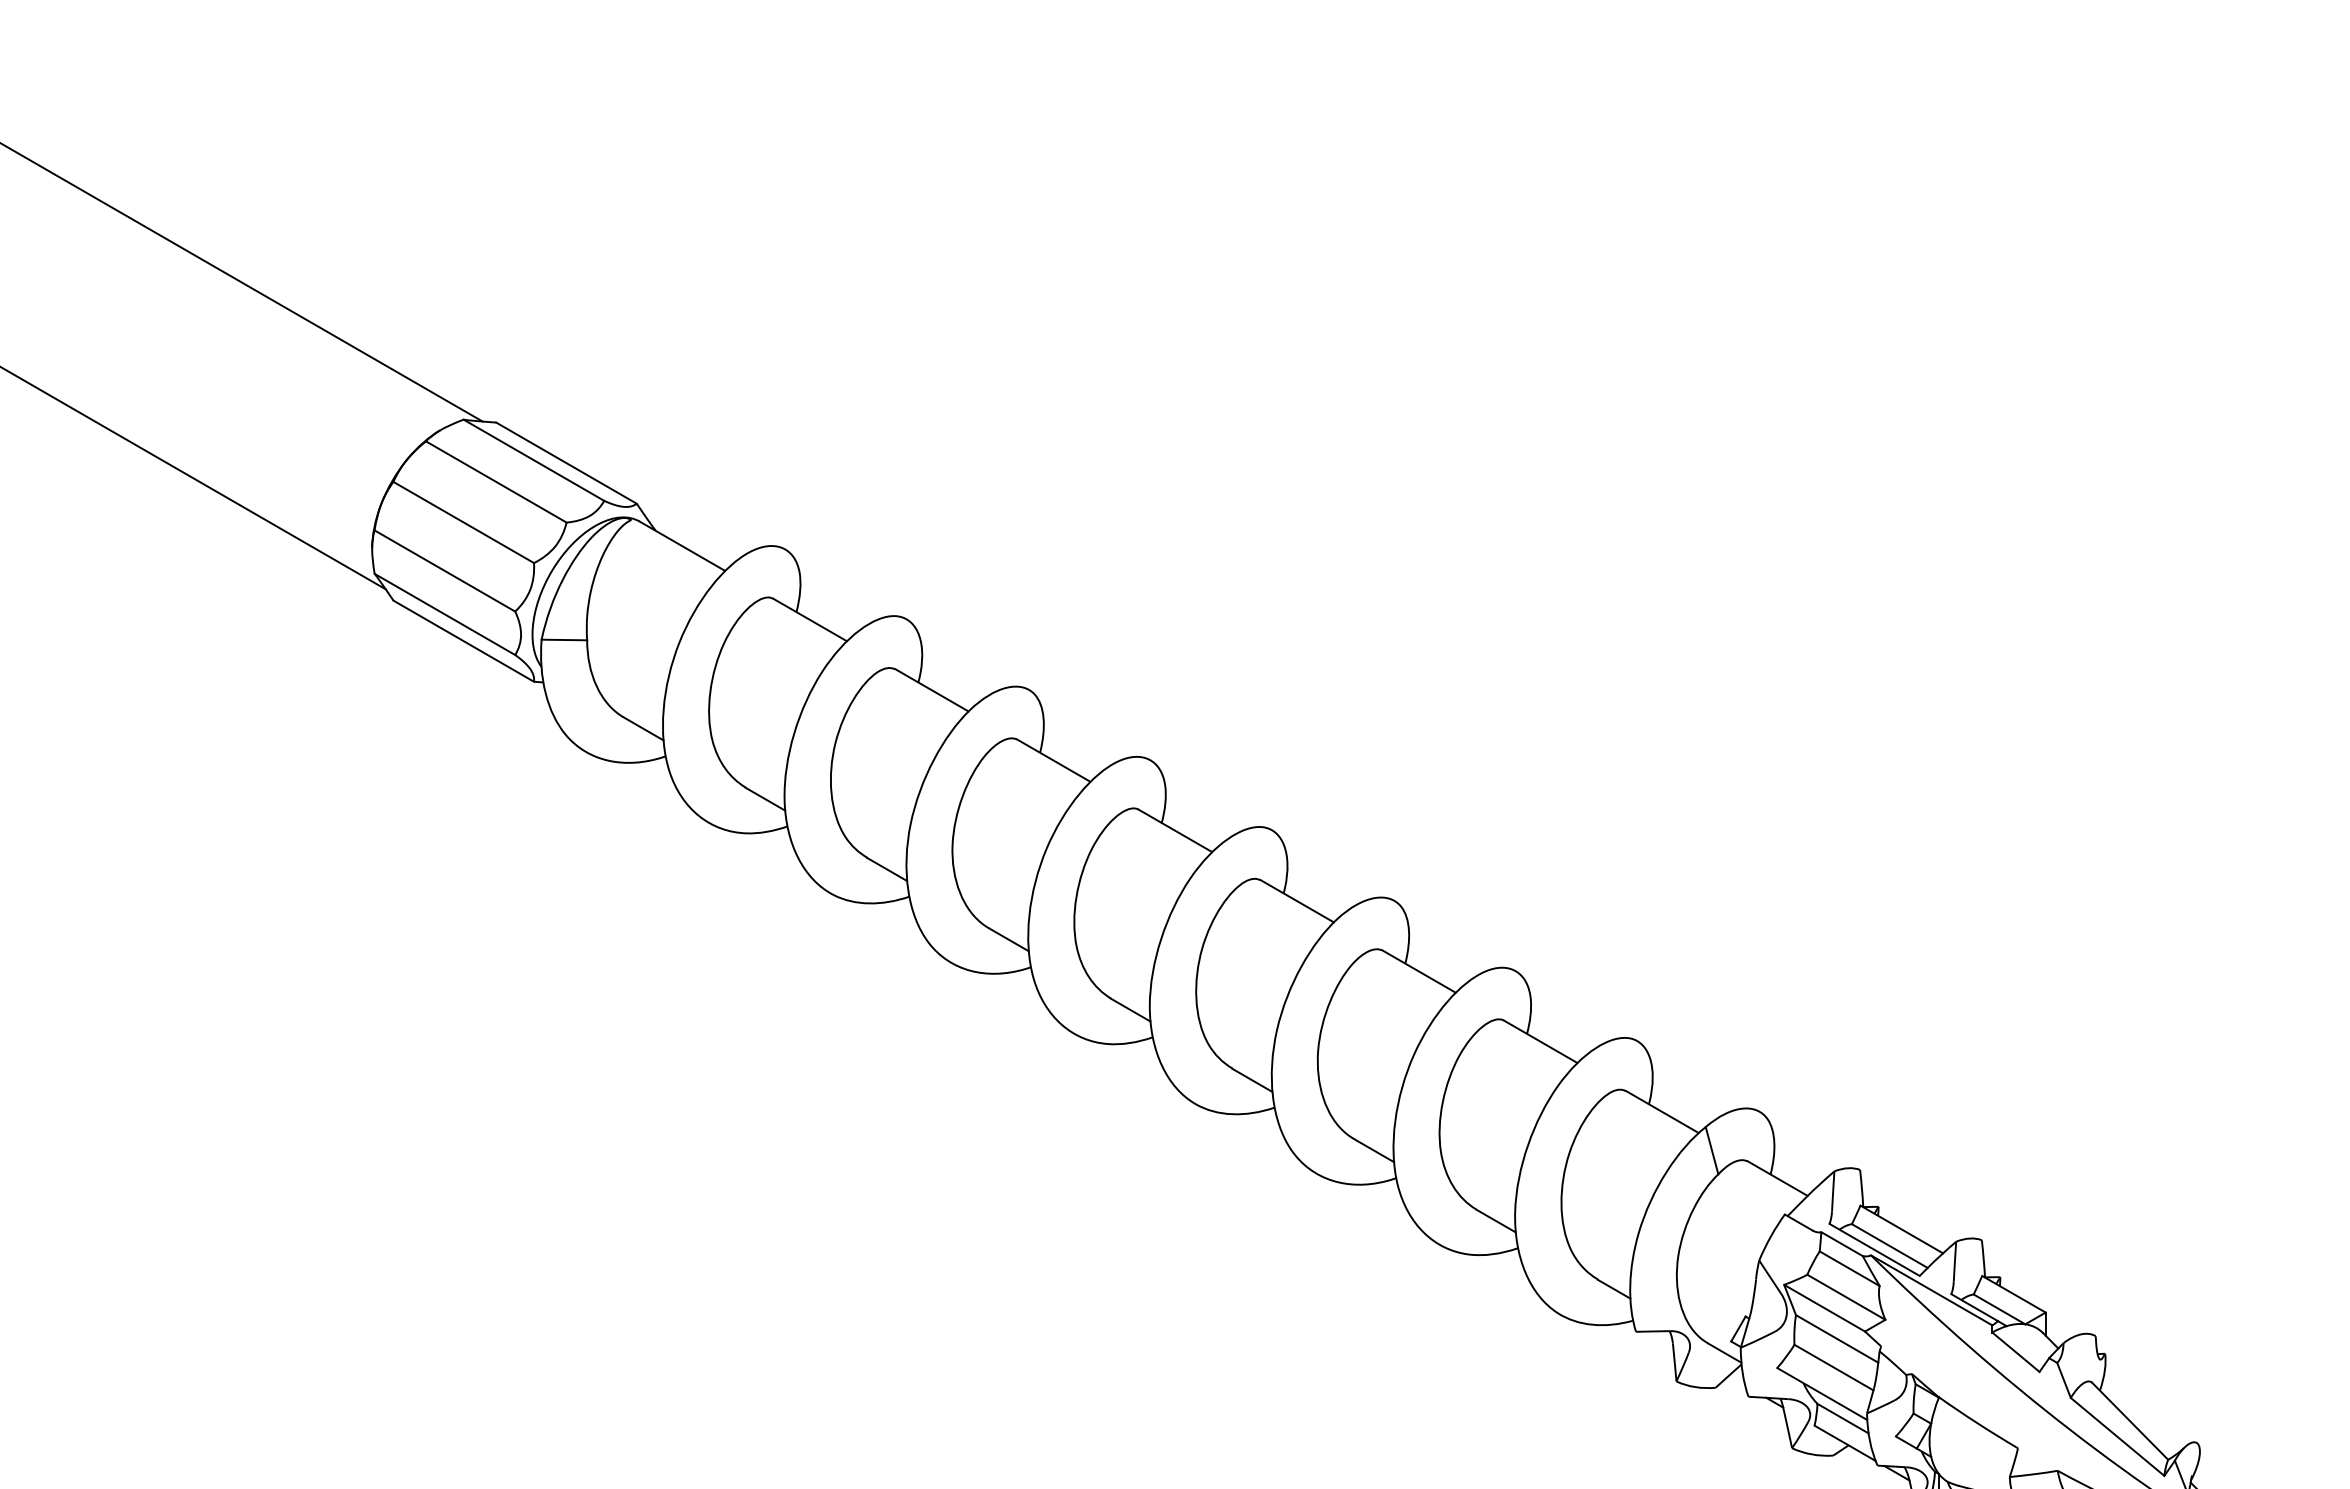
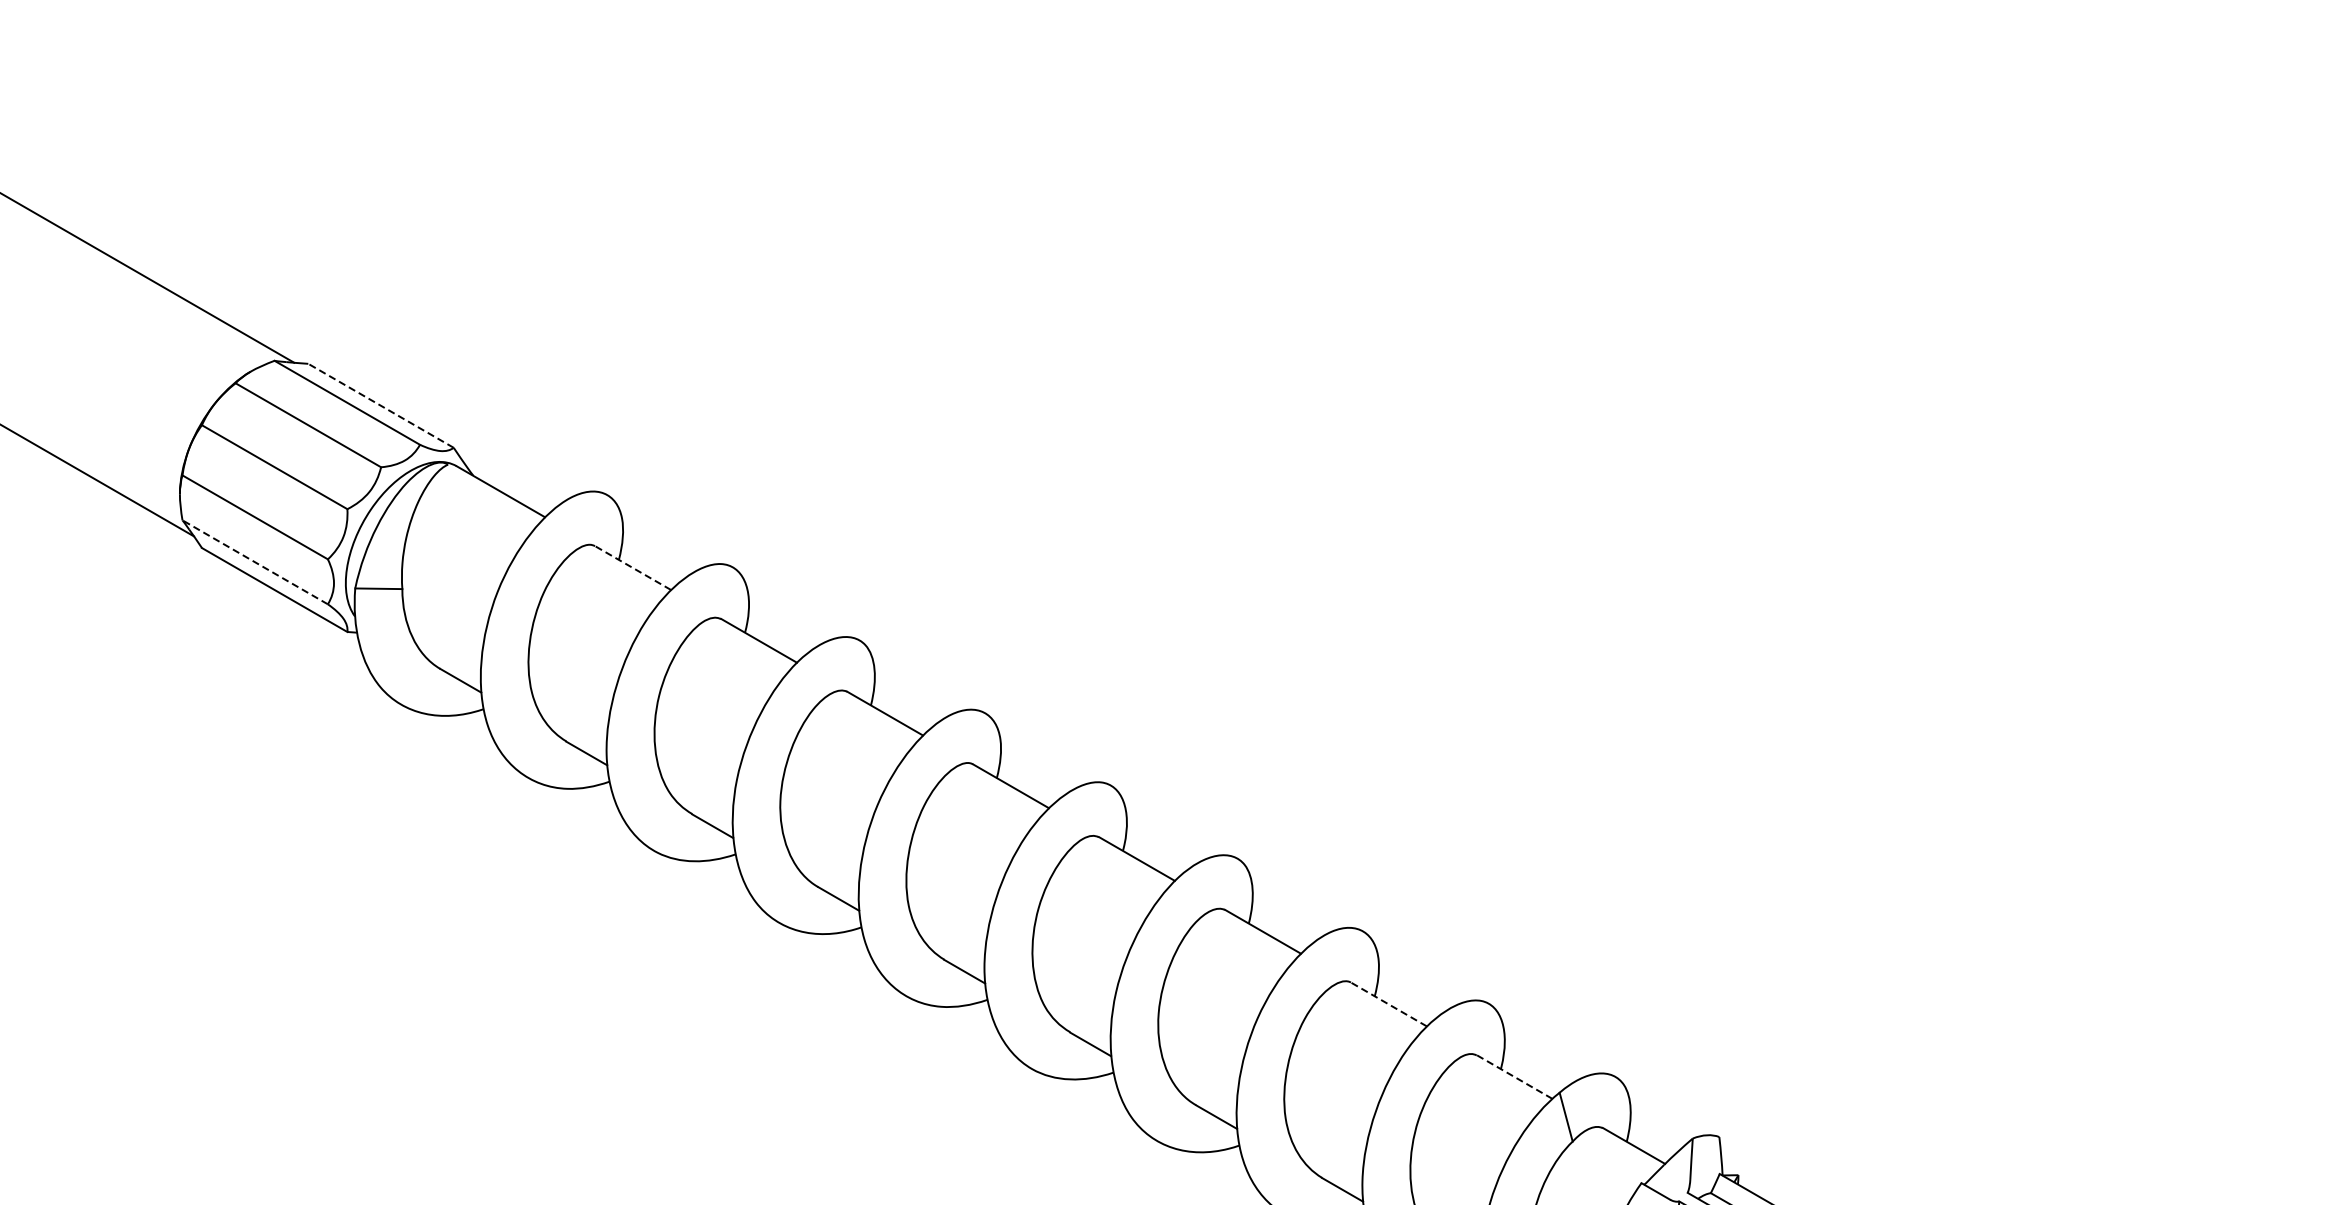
line: (566, 462) -> (380, 405), solid -> dashed
line: (444, 614) -> (254, 562), solid -> dashed
line: (809, 619) -> (632, 567), solid -> dashed
line: (1540, 1041) -> (1388, 1004), solid -> dashed
line: (1661, 1111) -> (1513, 1076), solid -> dashed

